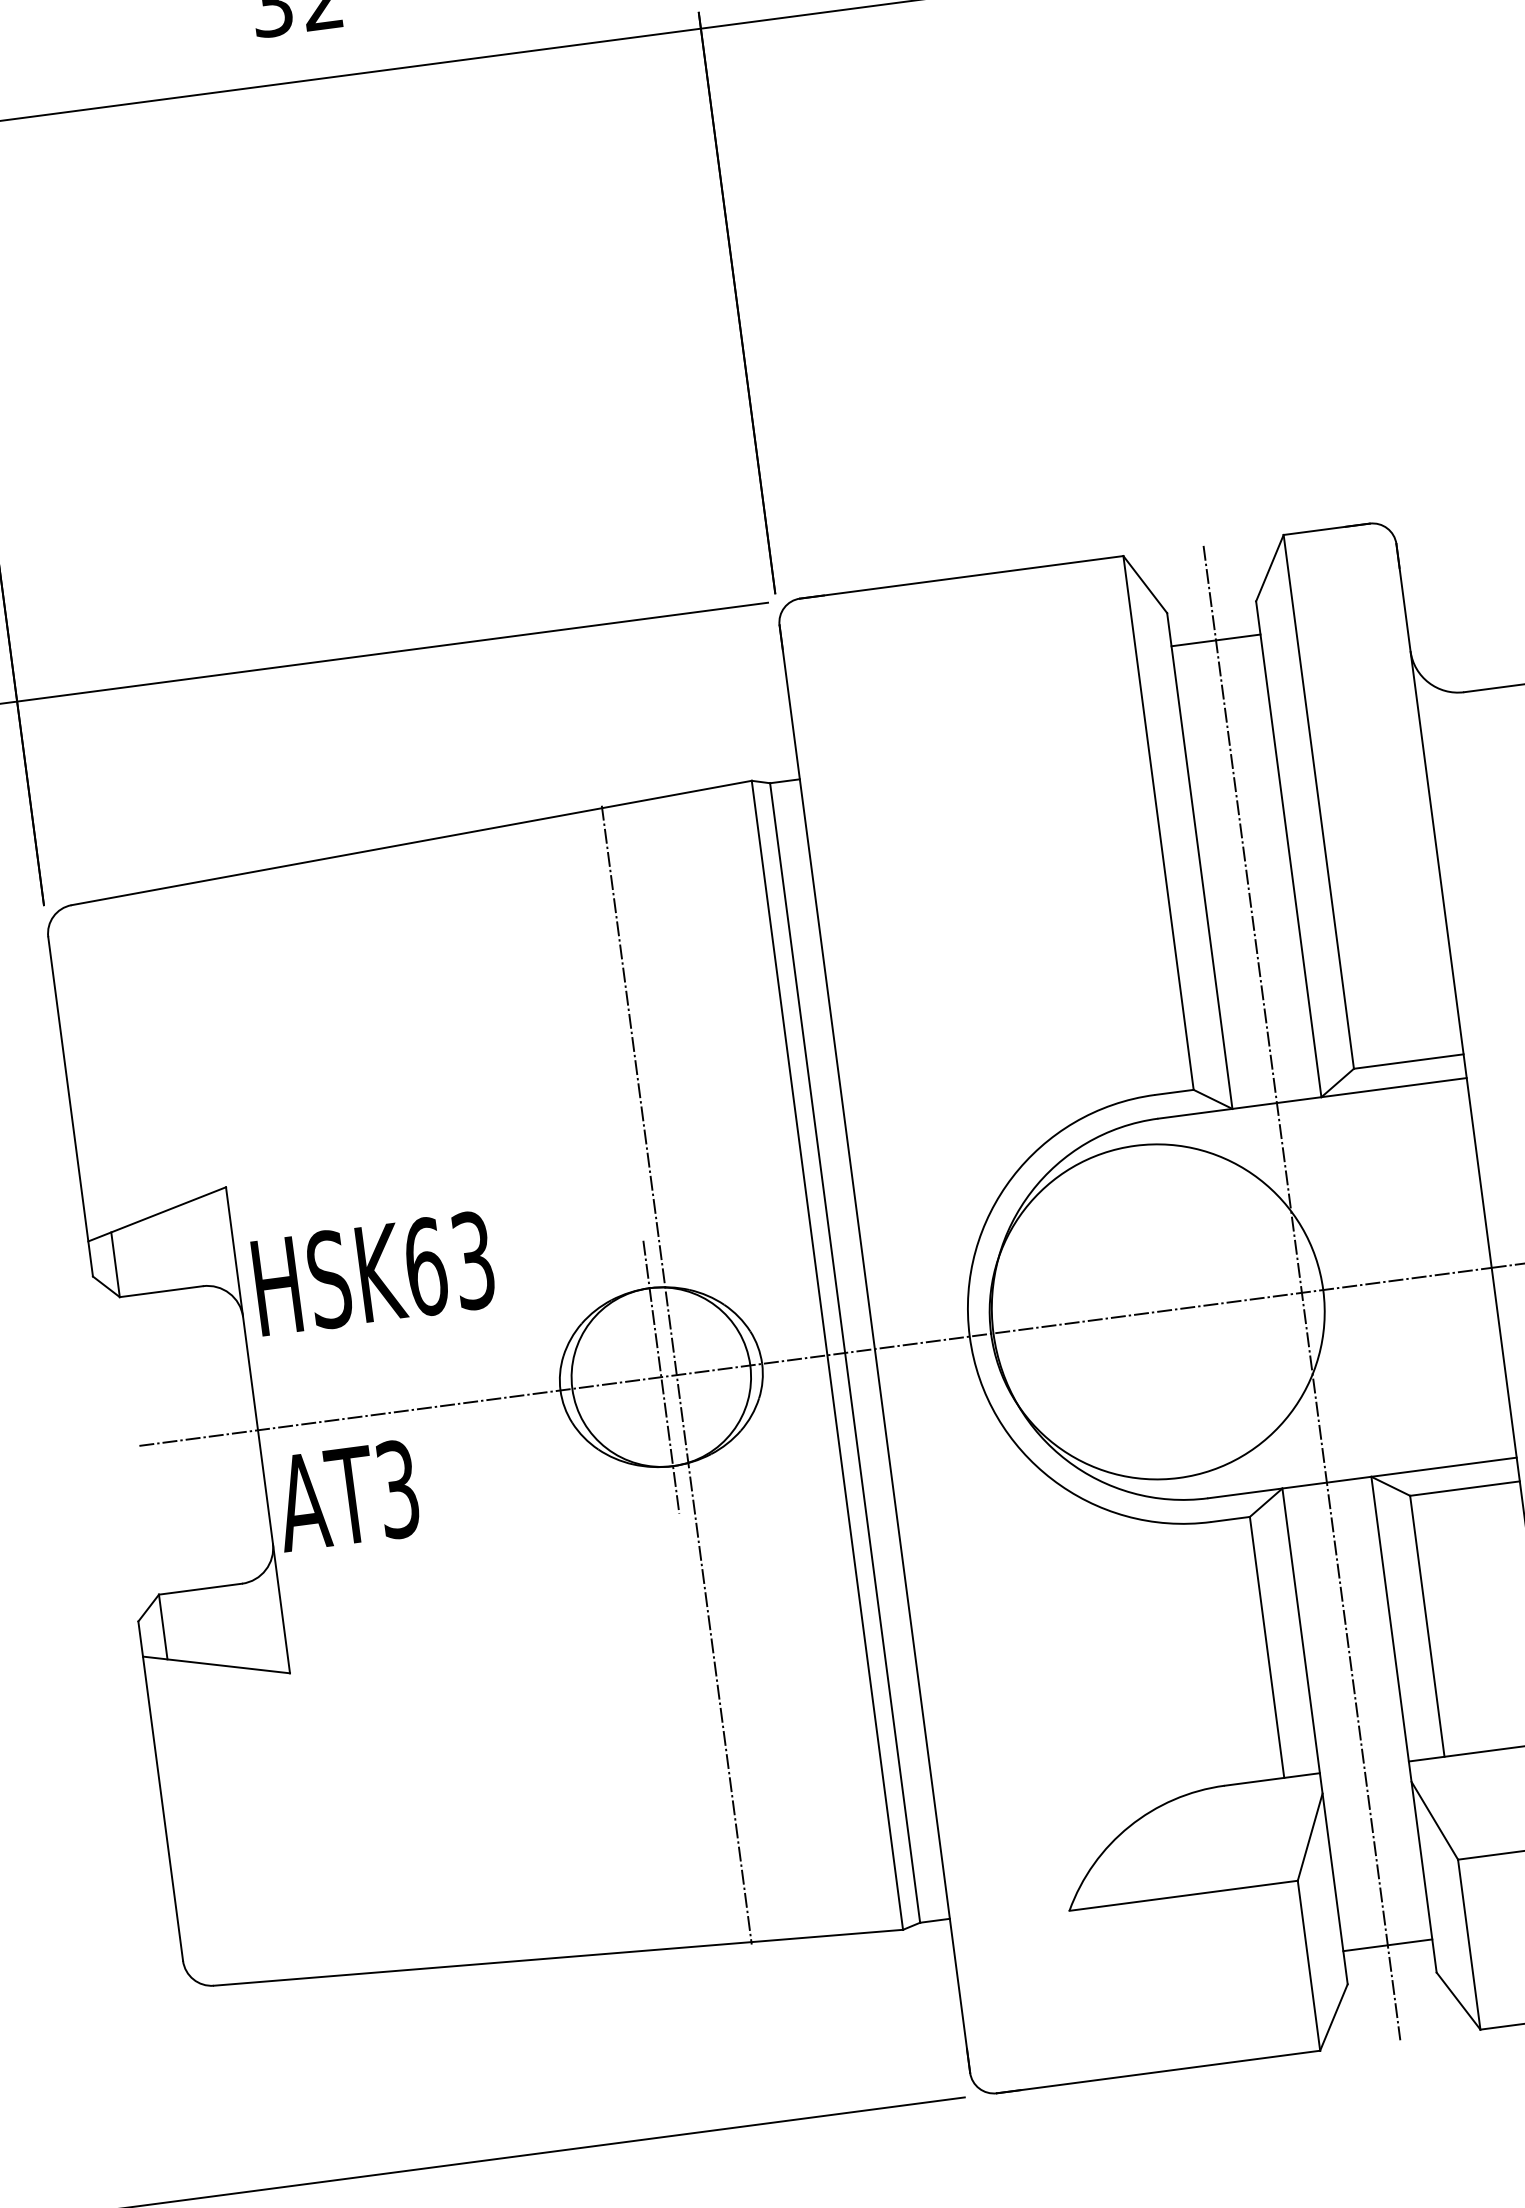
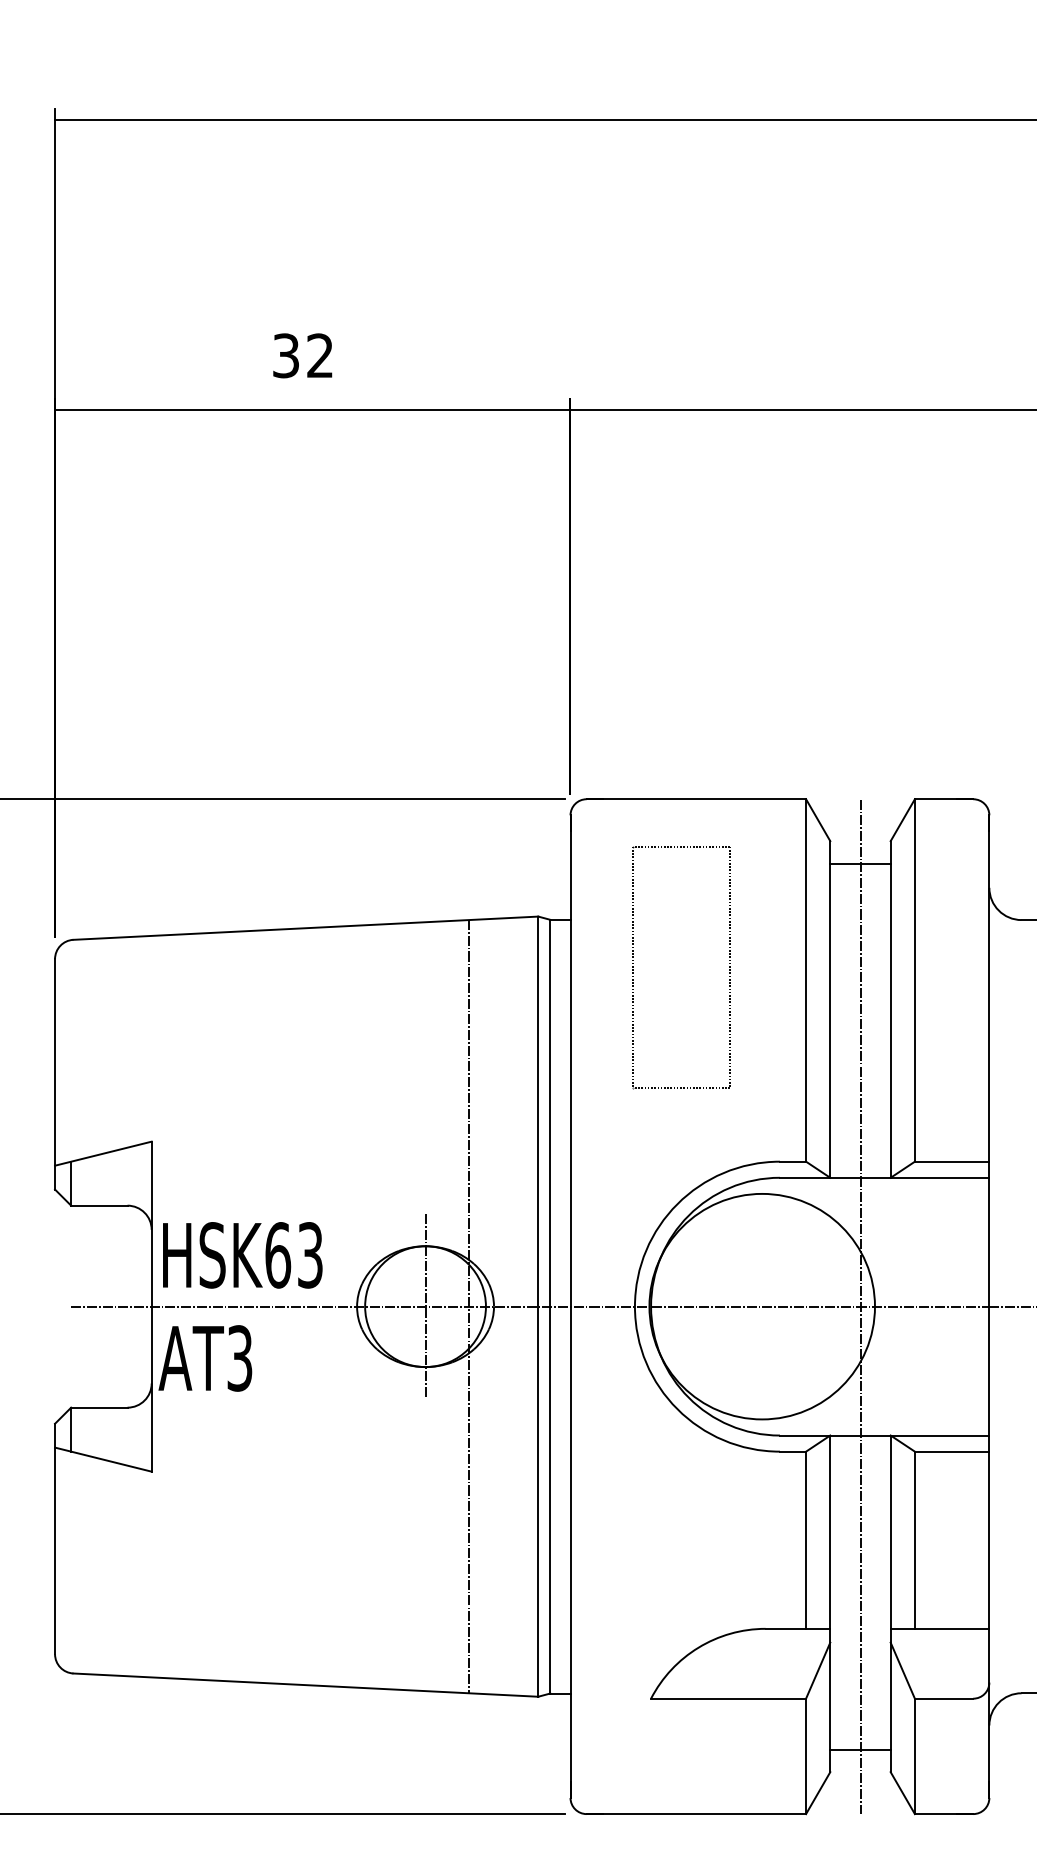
part: (901, 837) -> (633, 967), added
text: (373, 1273) -> (242, 1255), moved
line: (677, 1374) -> (469, 1306), moved

